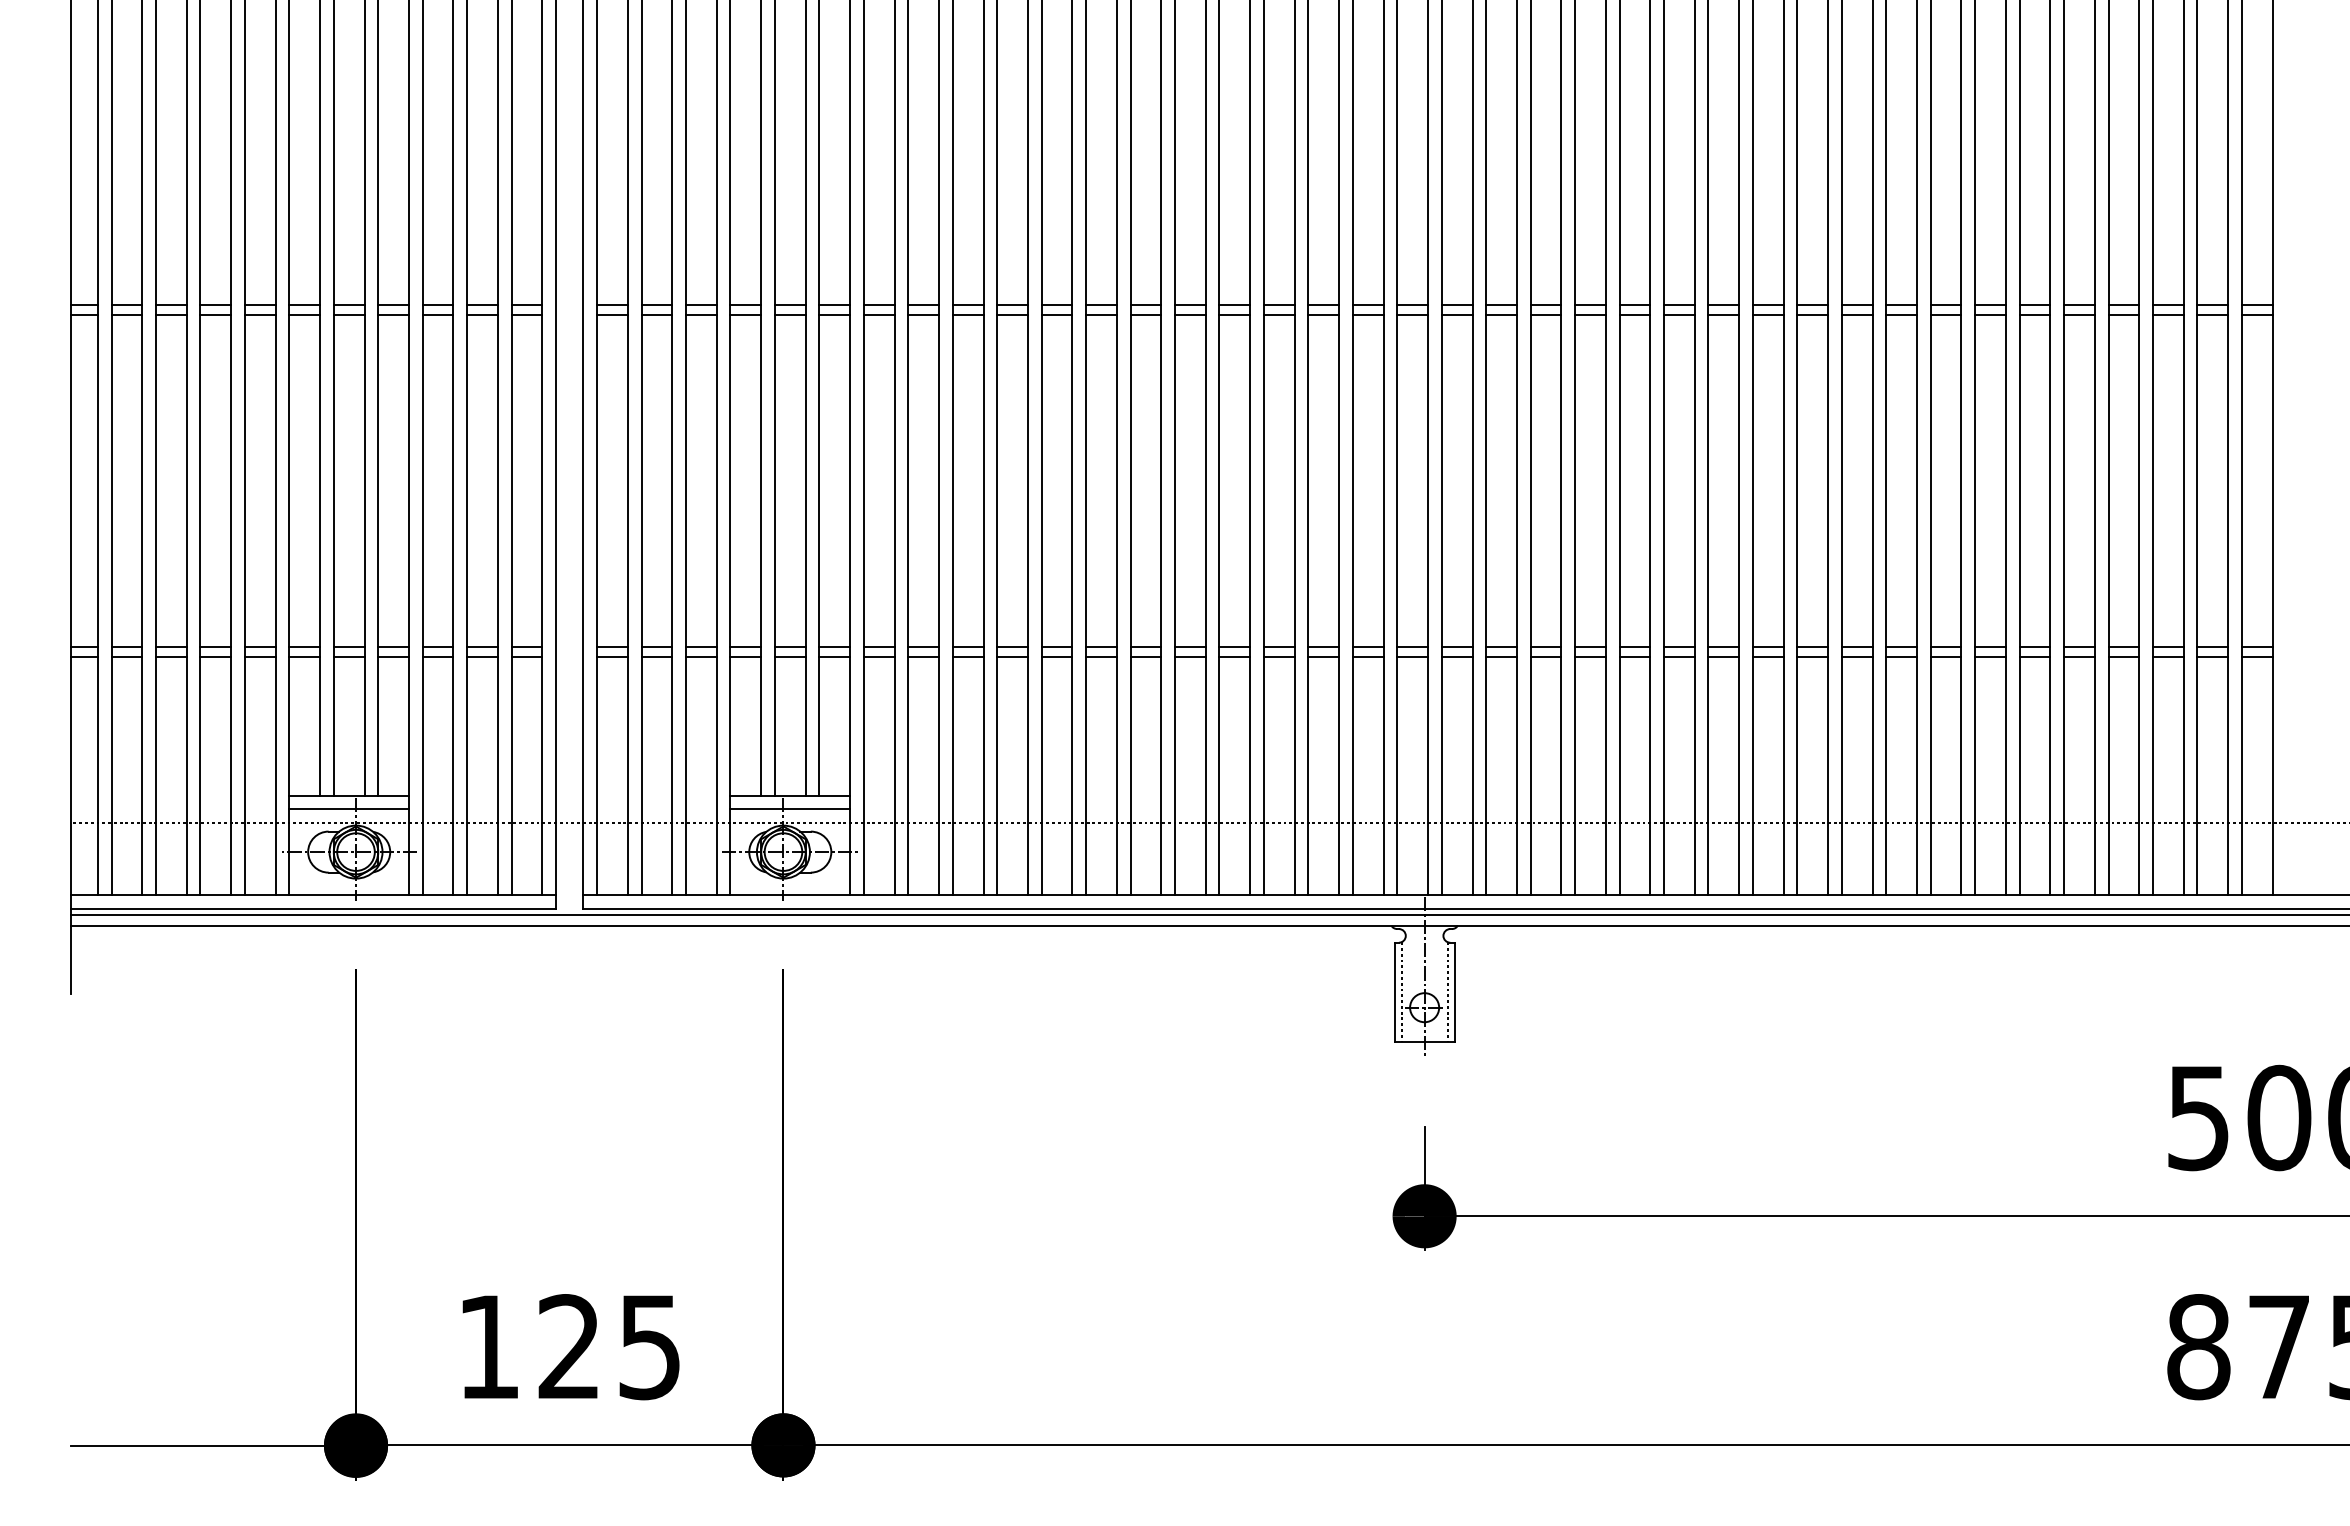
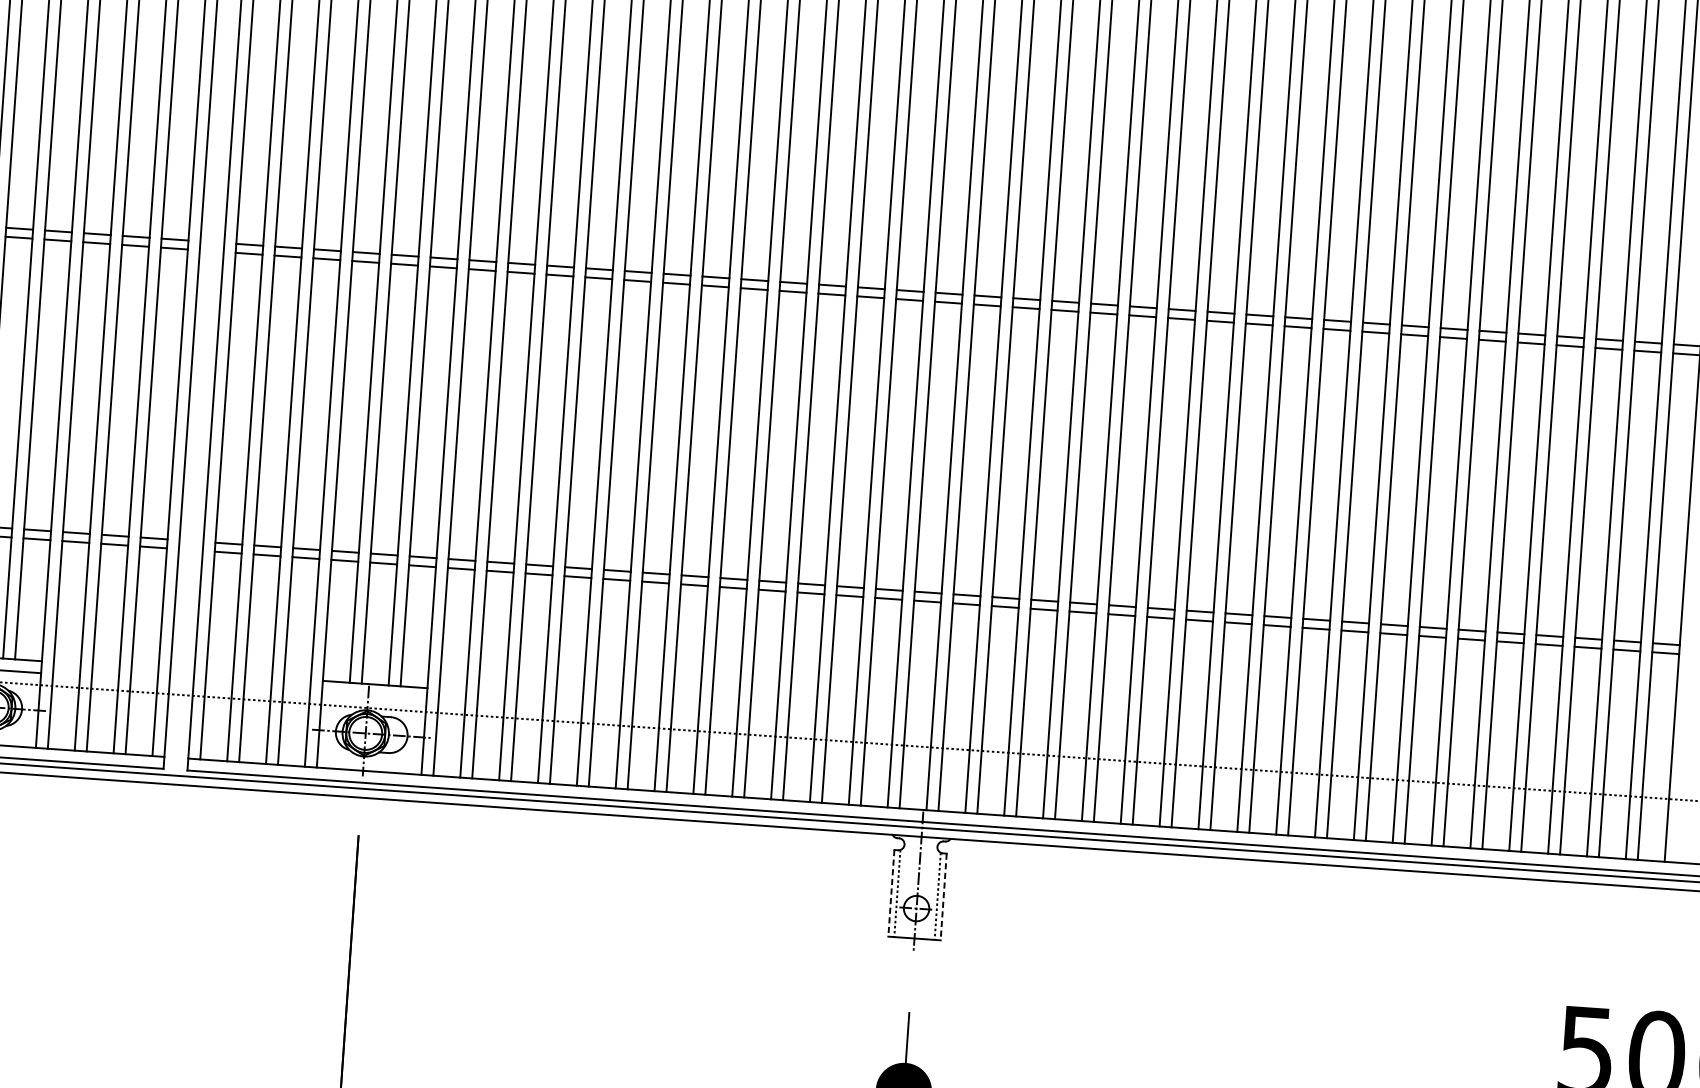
line: (790, 809) -> (374, 696), removed
line: (1394, 992) -> (891, 893), solid -> dashed
line: (1454, 992) -> (943, 897), solid -> dashed

